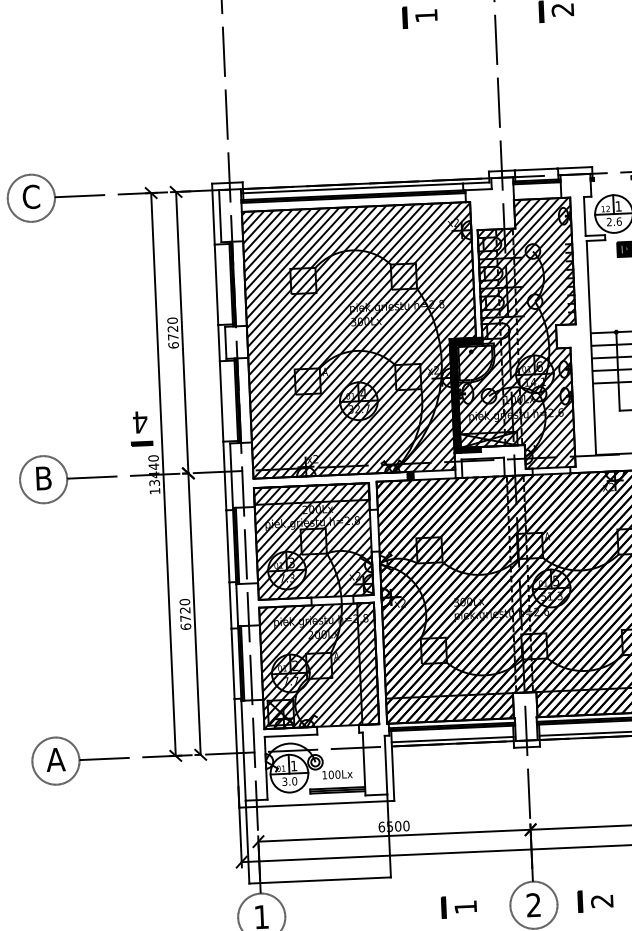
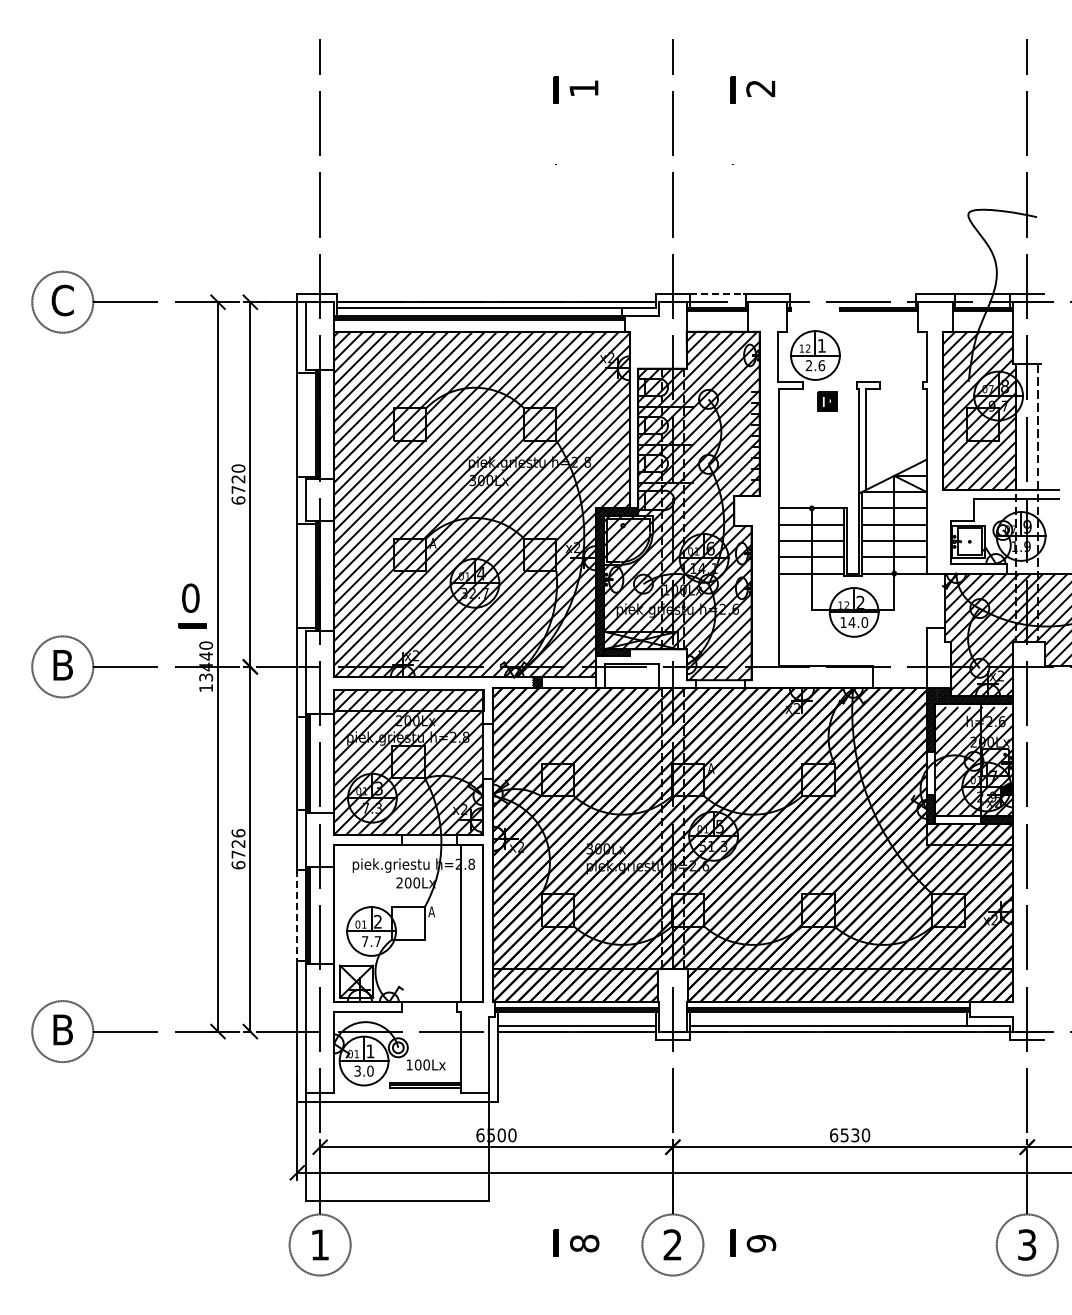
line: (536, 169) -> (717, 293), solid -> dashed
text: (139, 421) -> (190, 597), 4 -> 0
text: (184, 602) -> (238, 833), 6720 -> 6726
line: (233, 663) -> (297, 915), solid -> dashed
hatch: (319, 666) -> (408, 923), removed
text: (55, 759) -> (62, 1029), A -> B
text: (602, 901) -> (761, 1243), 2 -> 9
text: (465, 907) -> (584, 1243), 1 -> 8

